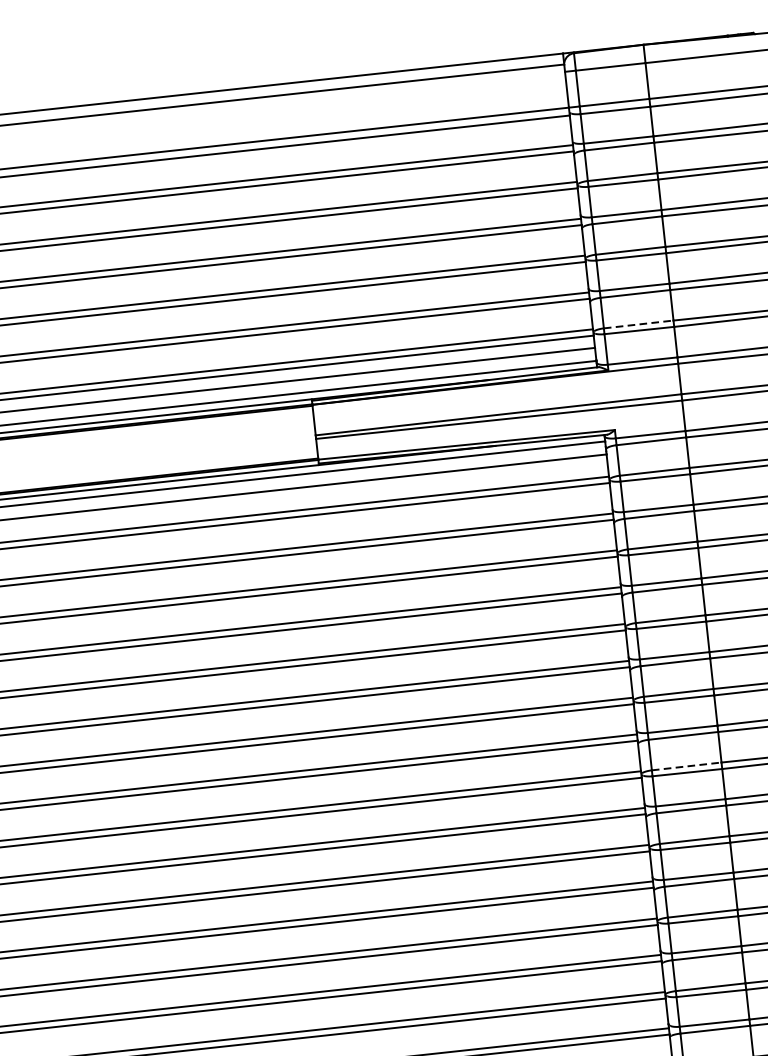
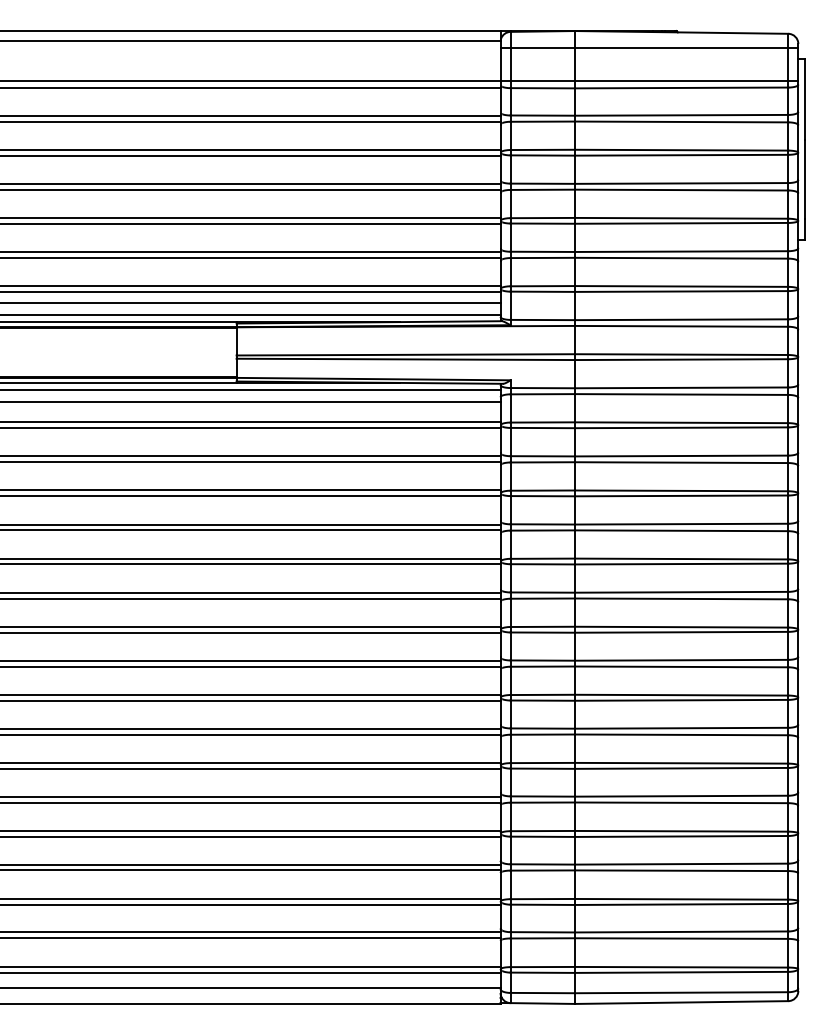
line: (639, 324) -> (543, 286), dashed -> solid
line: (687, 765) -> (543, 694), dashed -> solid

